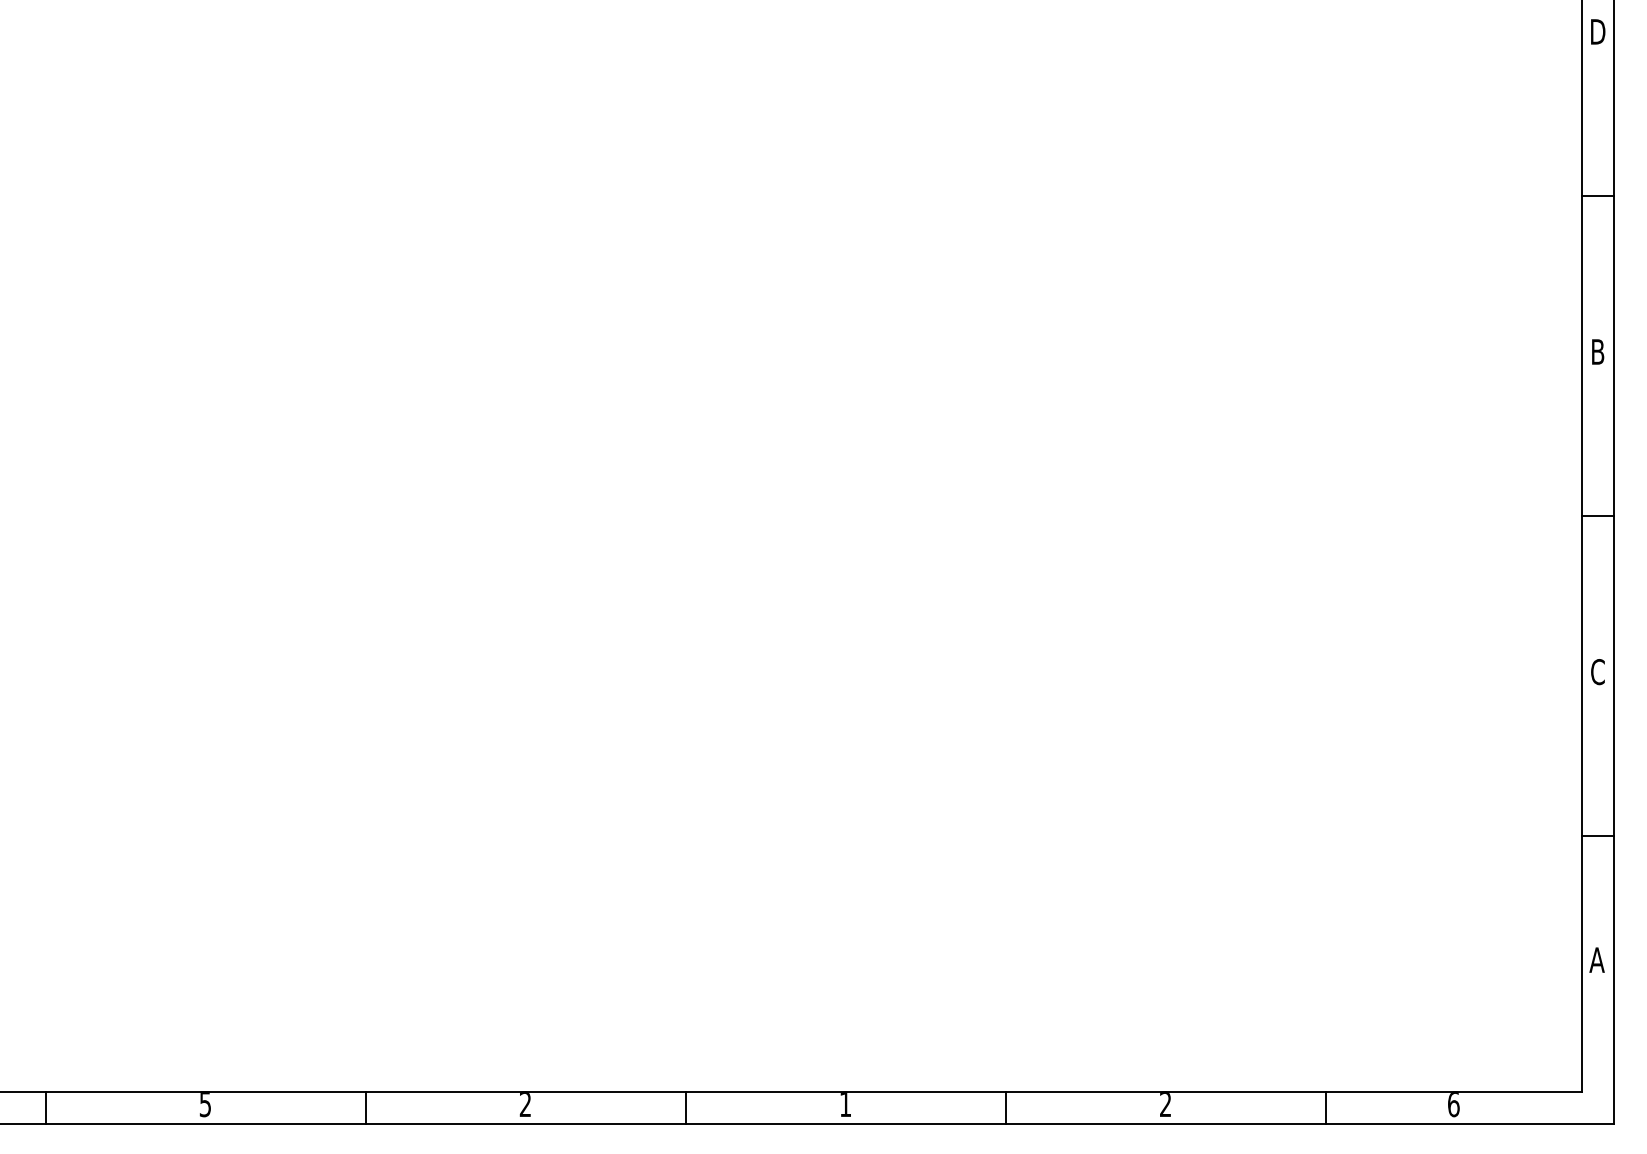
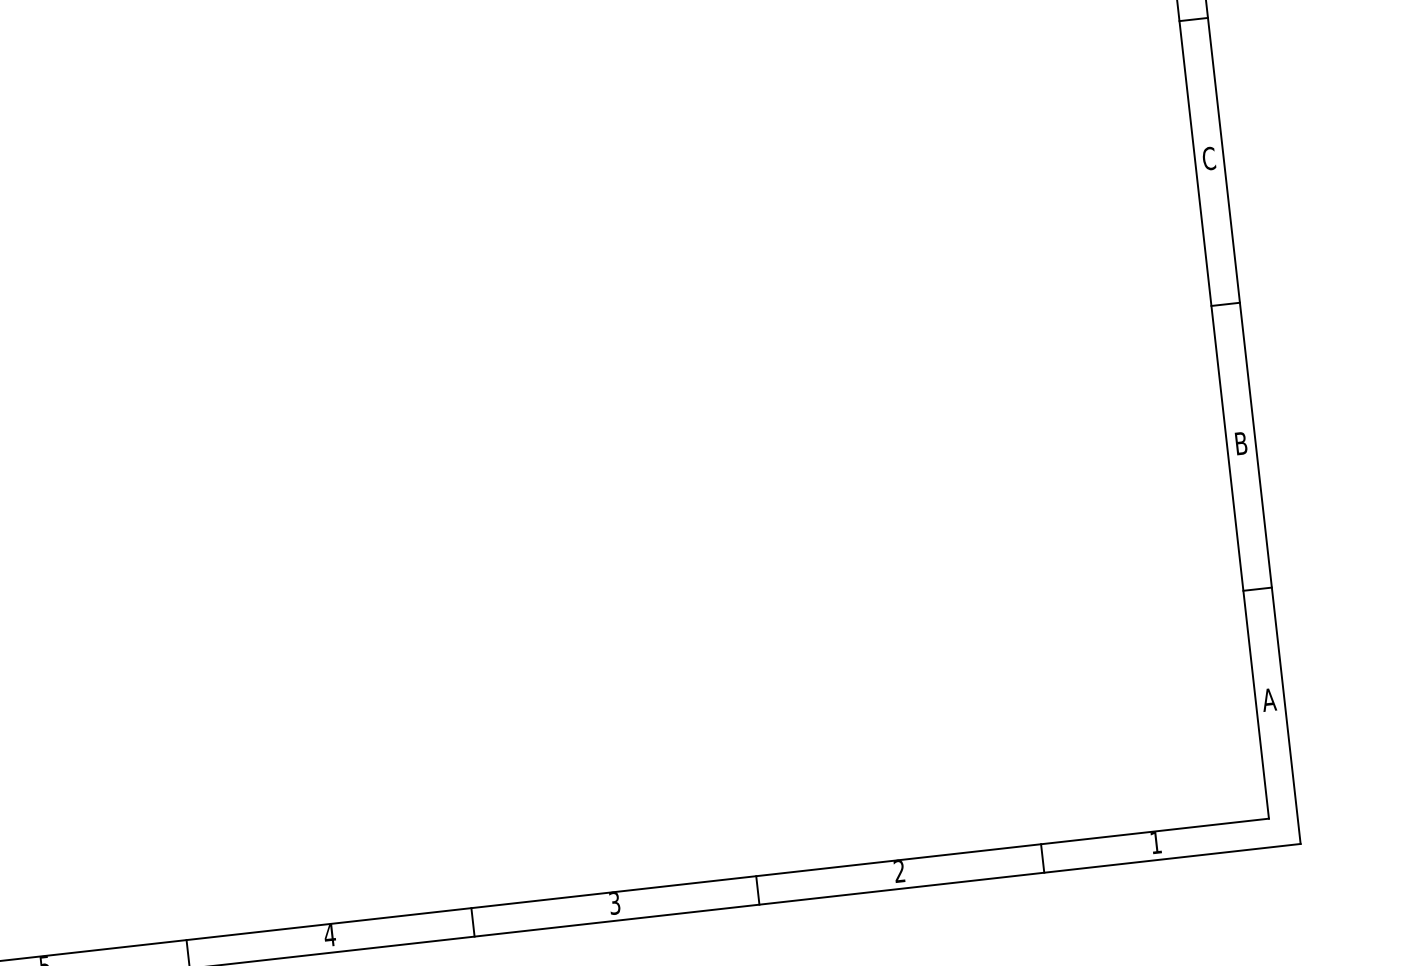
text: (1597, 351) -> (1208, 158), B -> C
text: (1597, 672) -> (1240, 443), C -> B
text: (525, 1104) -> (329, 935), 2 -> 4
text: (845, 1105) -> (614, 904), 1 -> 3
text: (1453, 1105) -> (1155, 843), 6 -> 1

